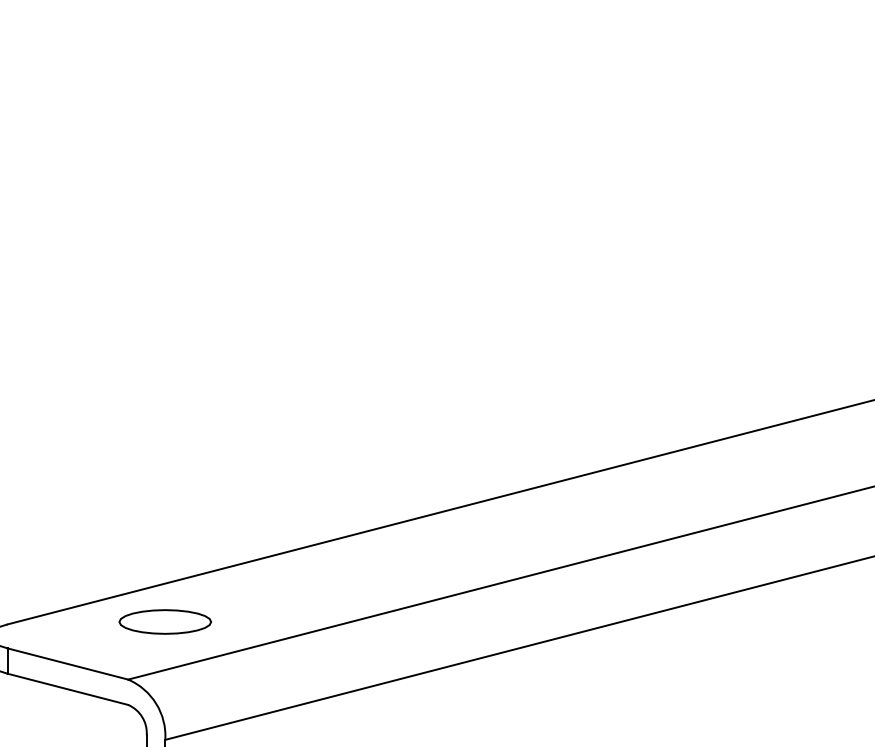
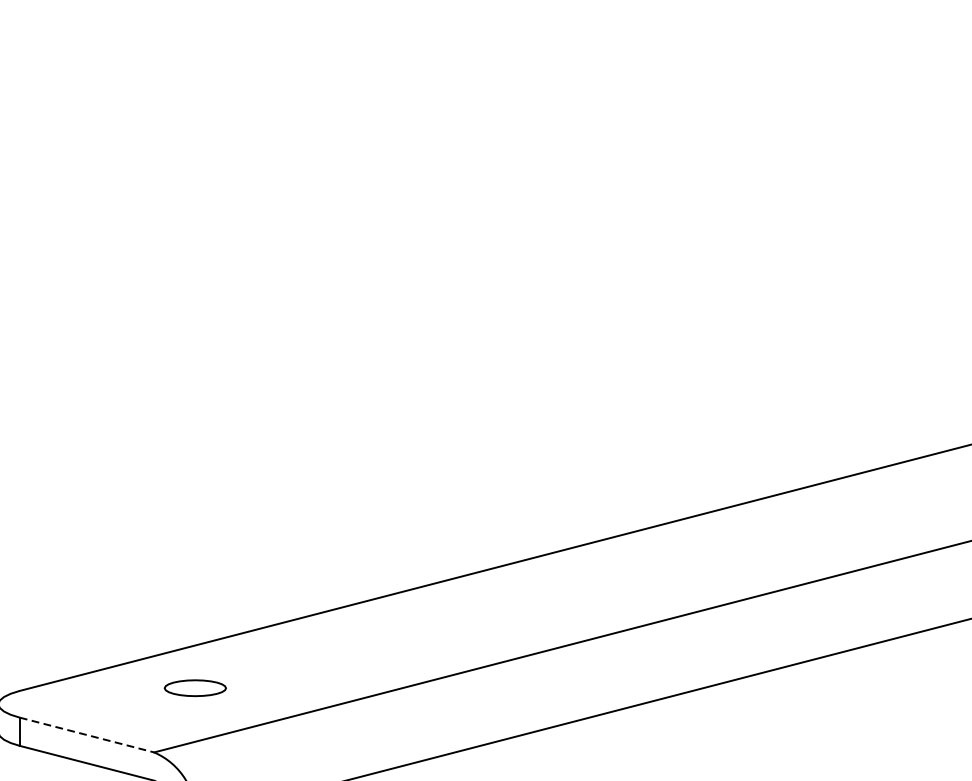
part: (164, 621) -> (194, 687), size x0.6
line: (68, 664) -> (87, 735), solid -> dashed

